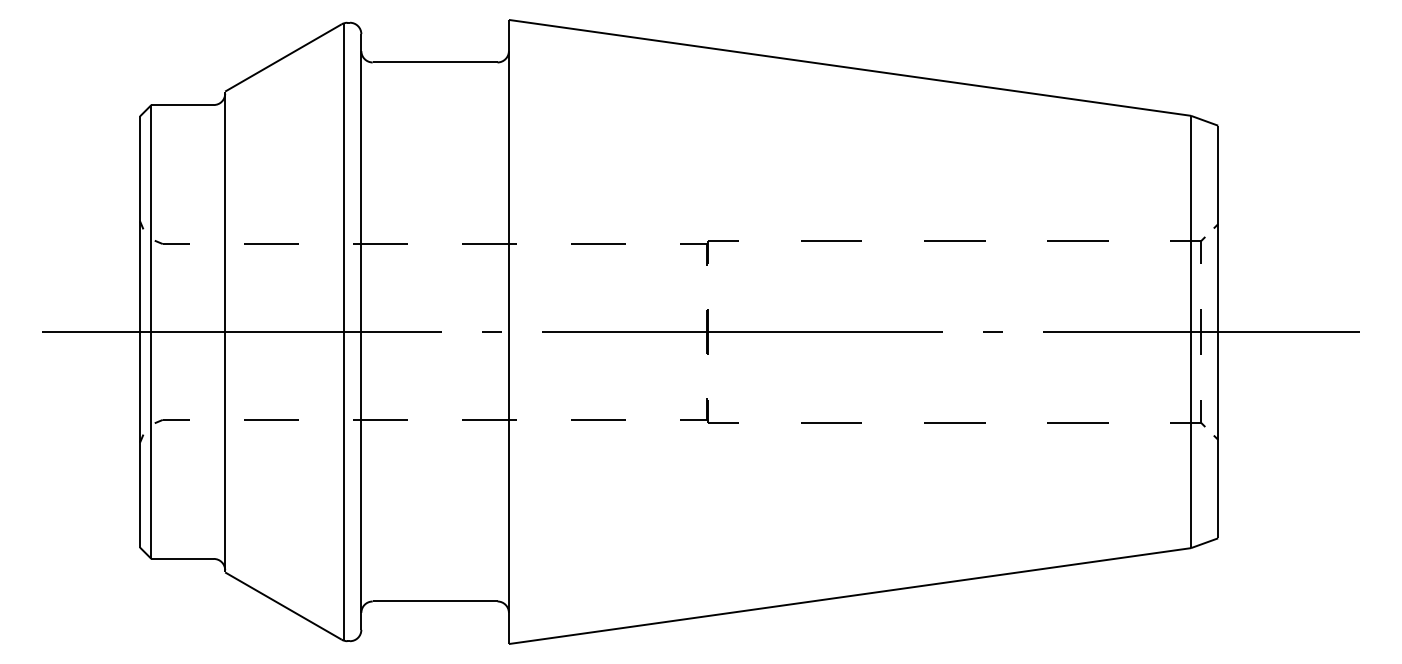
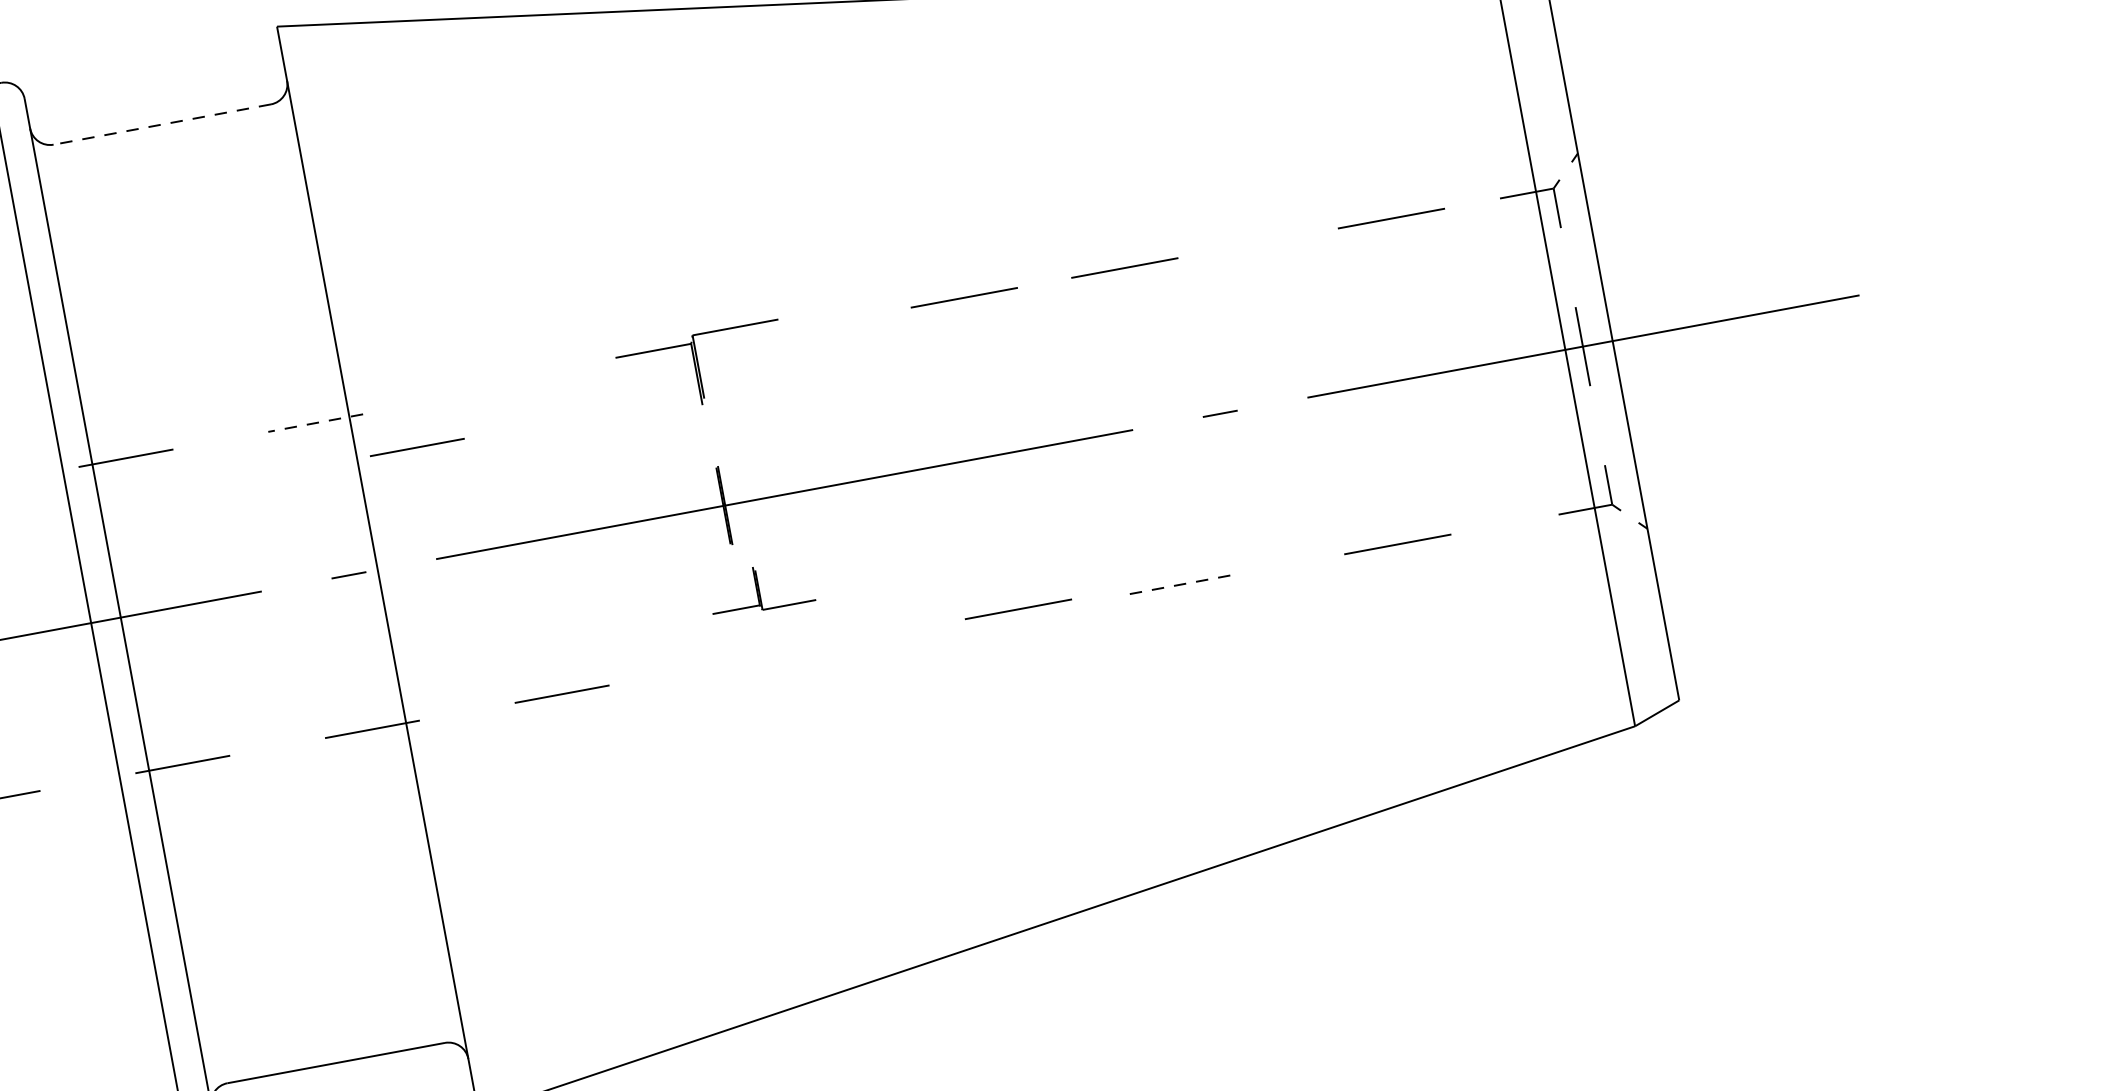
line: (434, 62) -> (161, 124), solid -> dashed
line: (831, 240) -> (963, 296), moved
line: (1077, 240) -> (1390, 217), moved
line: (598, 243) -> (417, 446), moved
line: (489, 244) -> (315, 423), solid -> dashed
part: (709, 252) -> (701, 366), size x1.6
part: (709, 410) -> (760, 588), moved
line: (831, 422) -> (1018, 608), moved
line: (954, 422) -> (1182, 583), solid -> dashed

